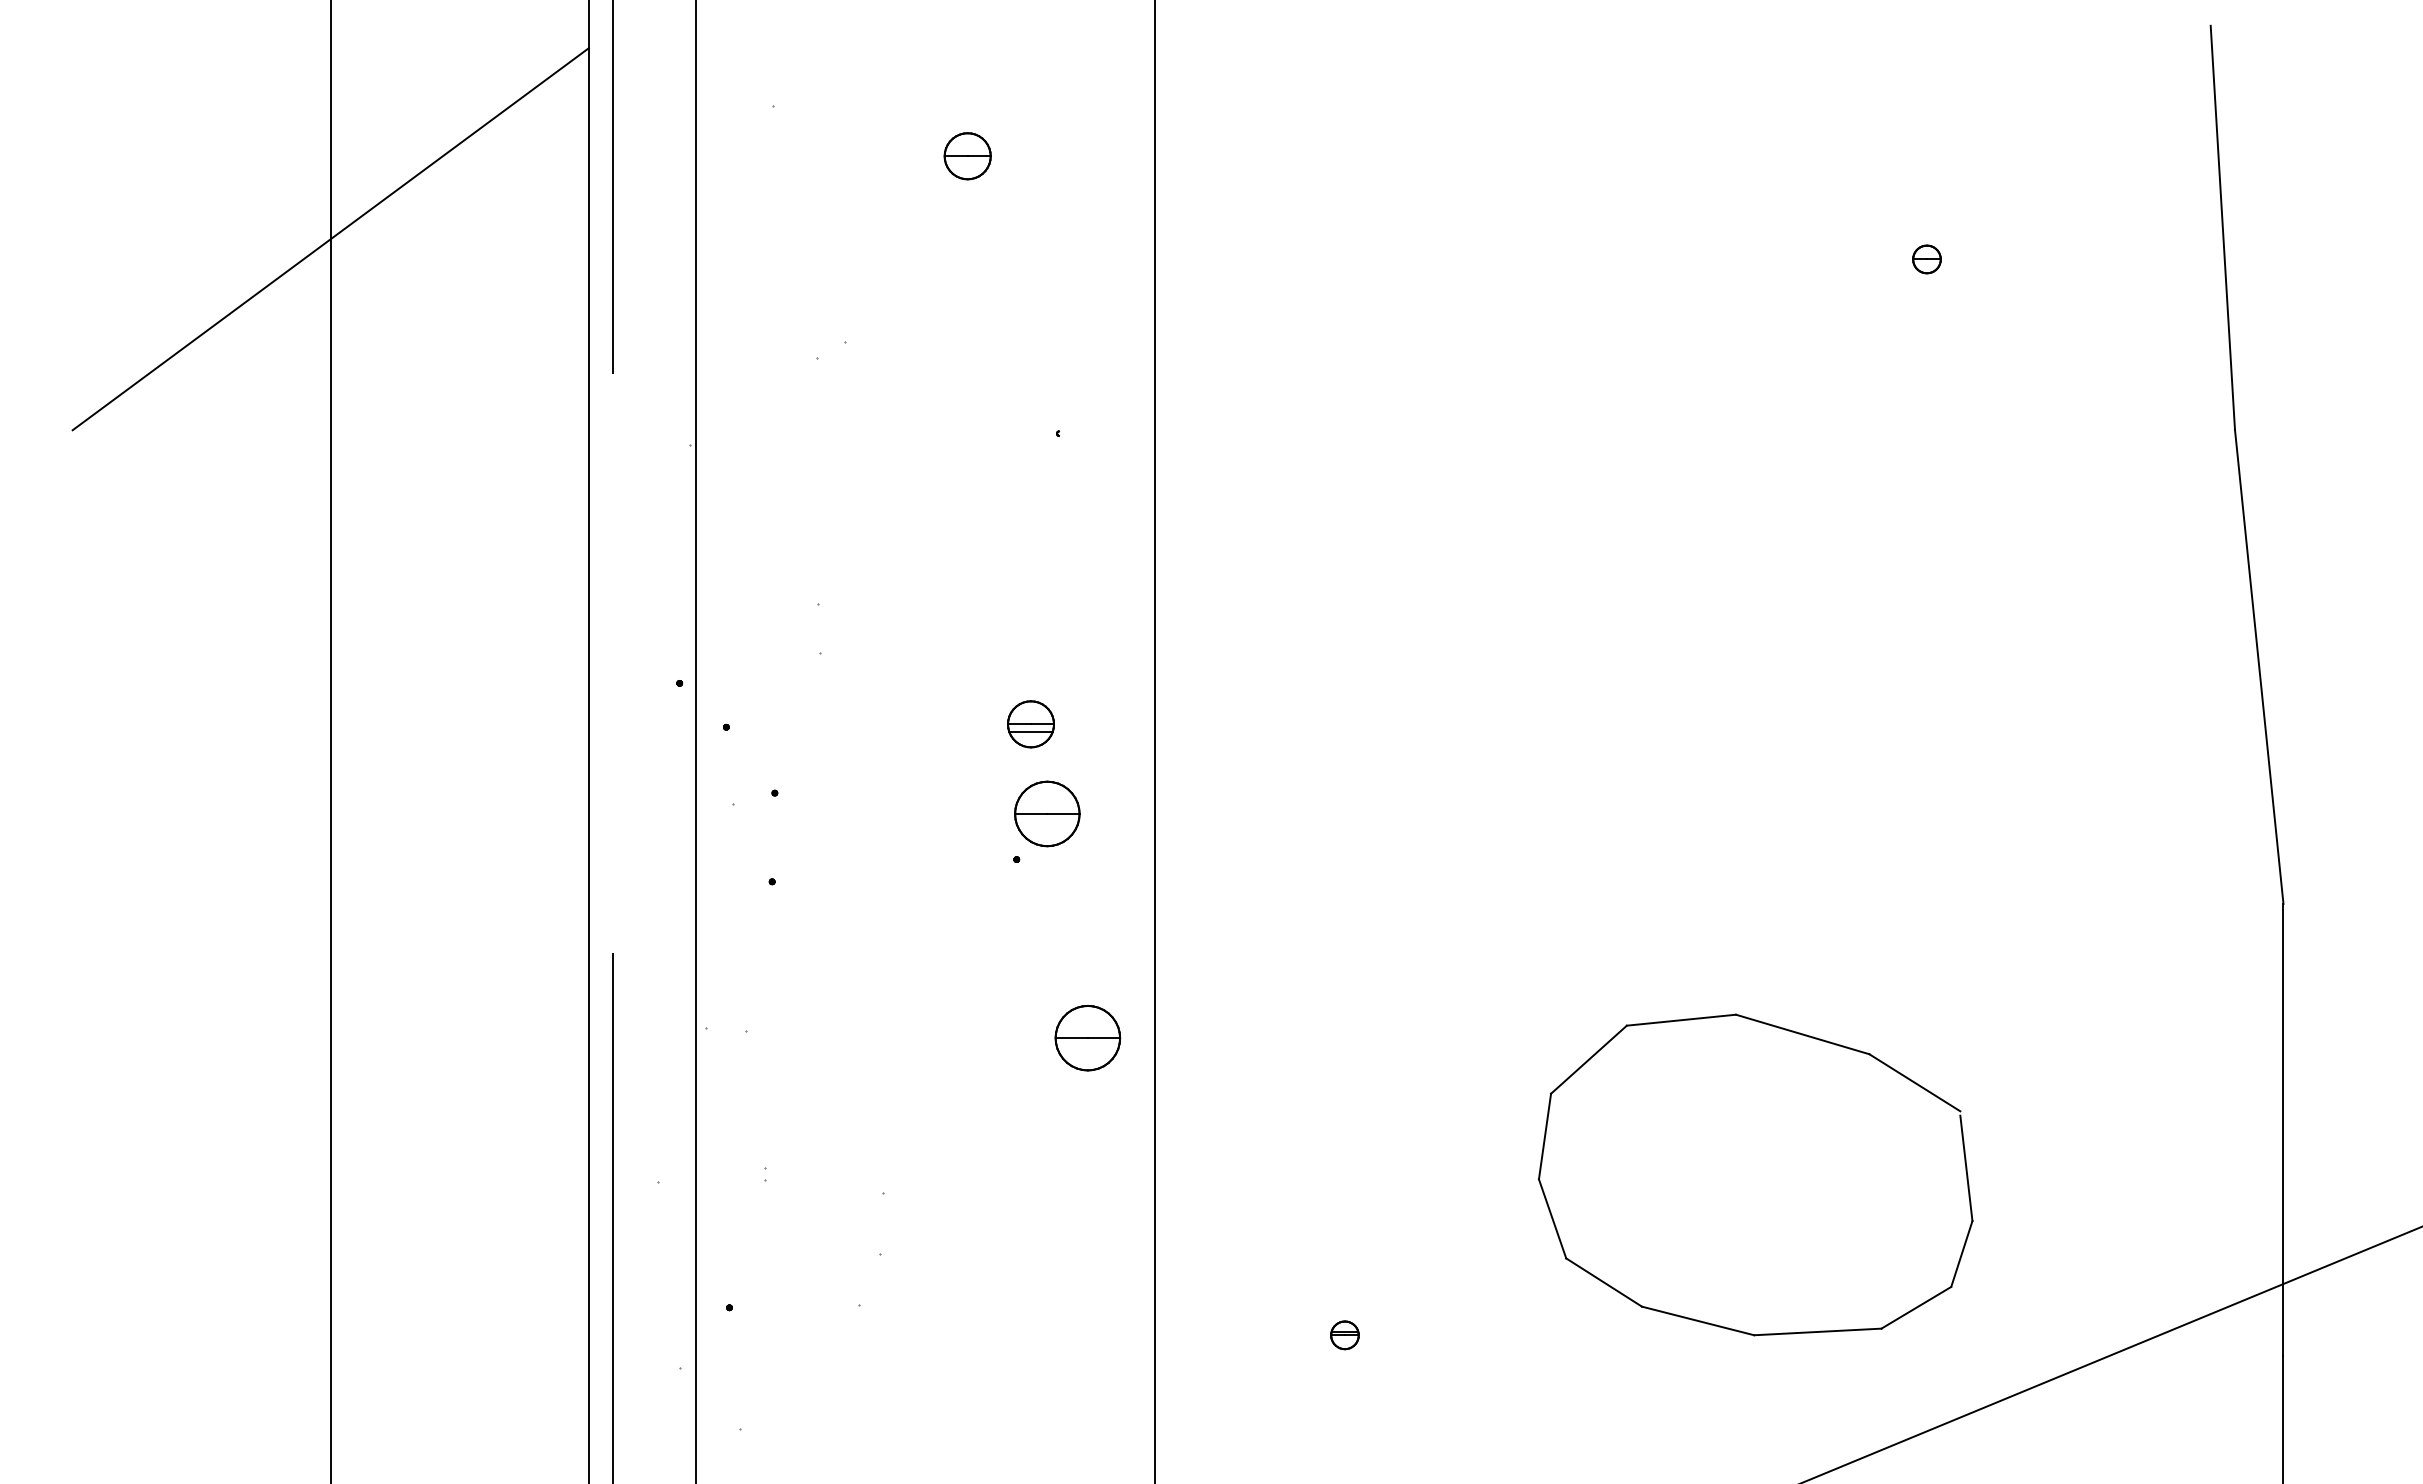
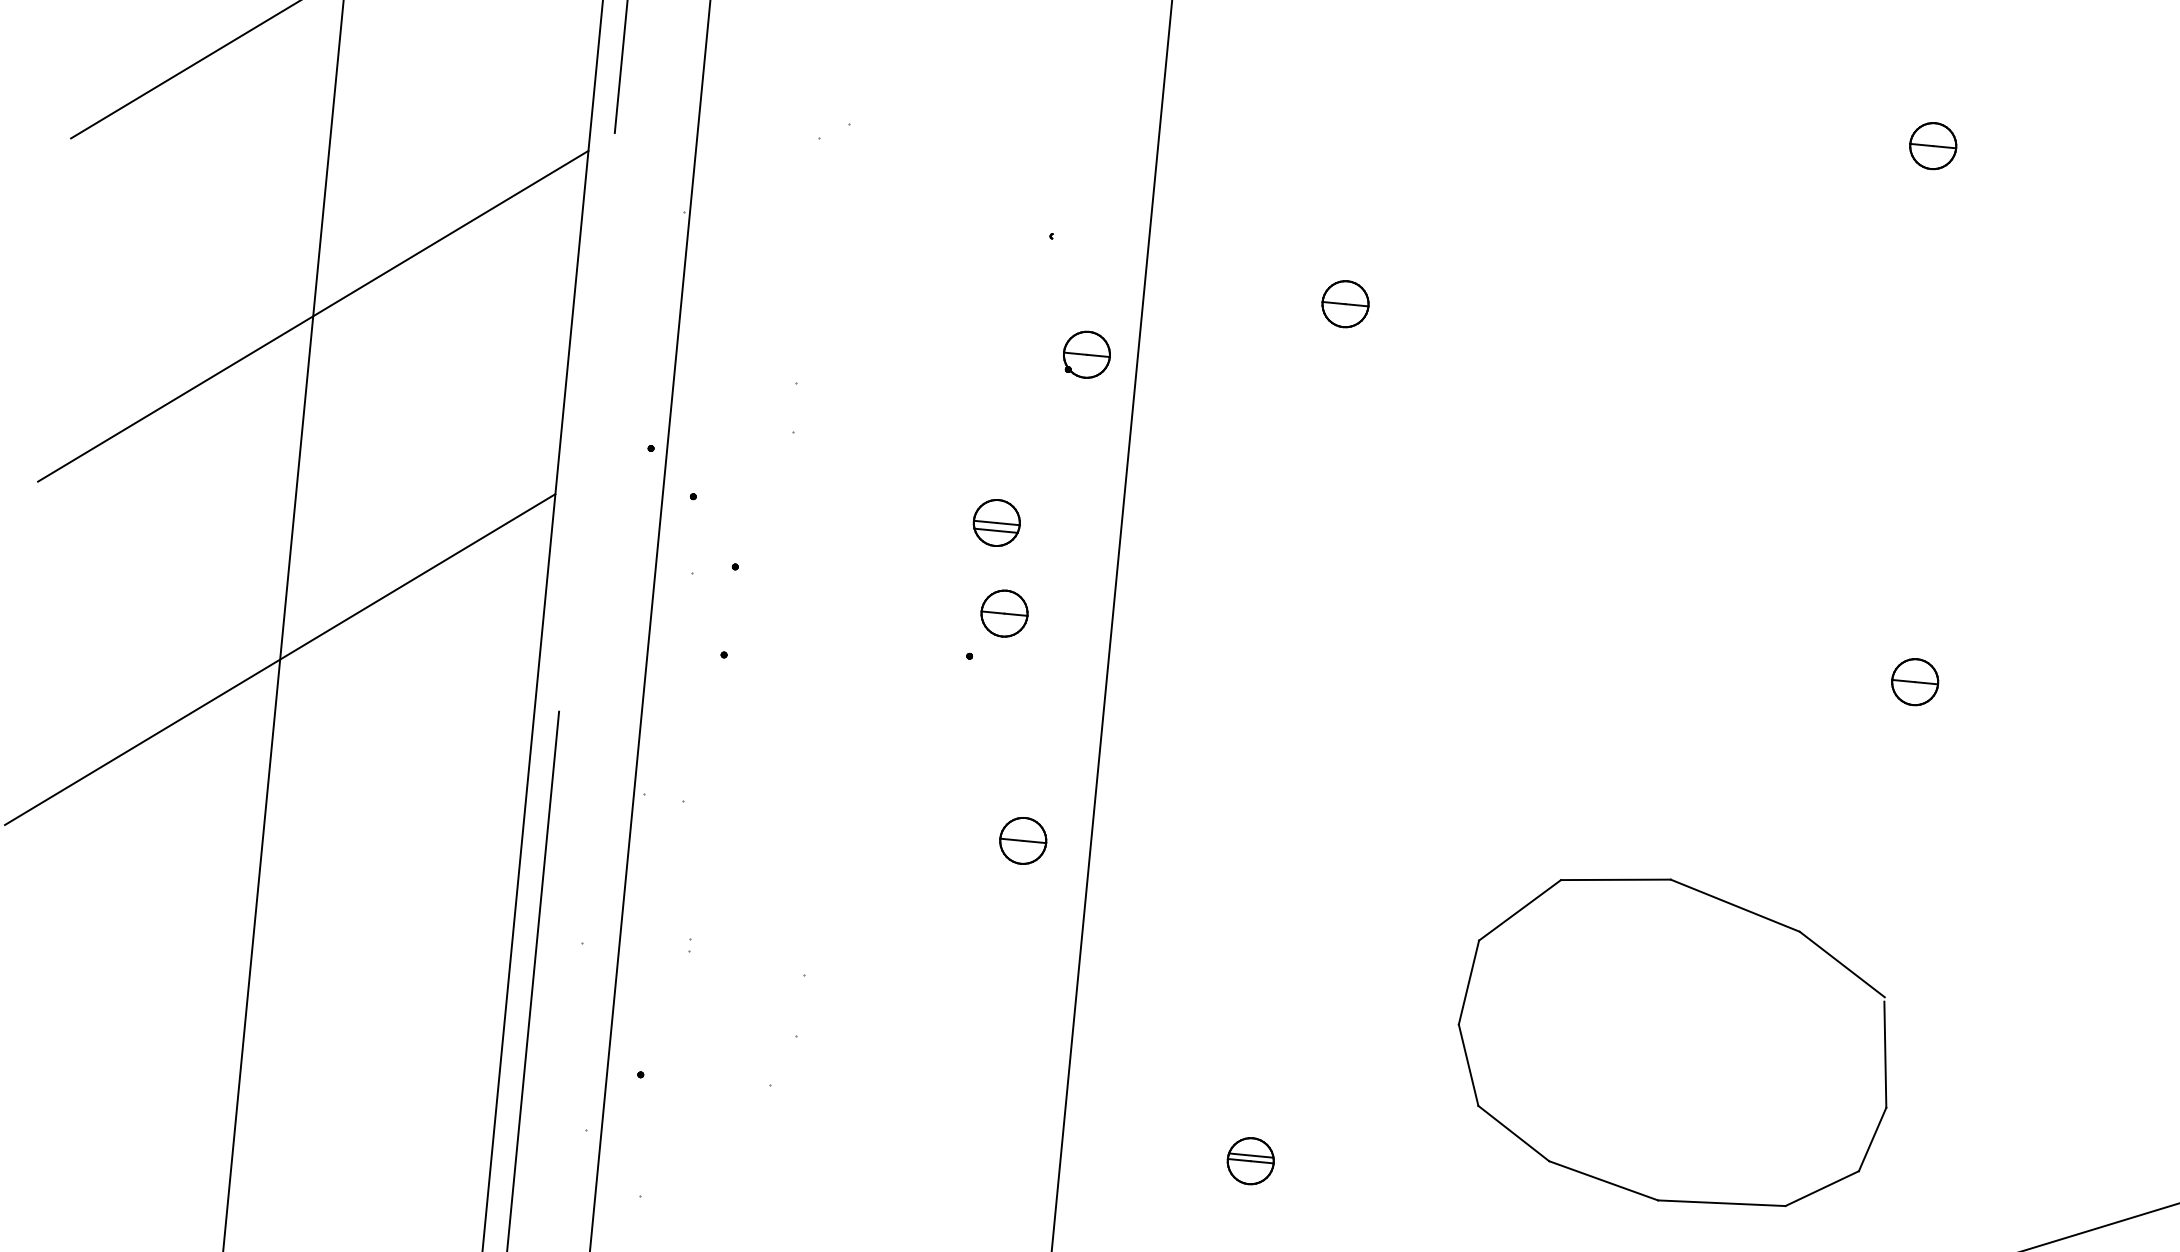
part: (1926, 259) -> (1932, 146), size x1.67
part: (1357, 473) -> (1345, 304), added
part: (1104, 548) -> (1086, 355), added
line: (330, 584) -> (312, 316), added
part: (1960, 794) -> (1915, 681), added
part: (1047, 813) -> (1004, 613), size x0.71
line: (330, 928) -> (279, 659), added
part: (1087, 1038) -> (1022, 841), size x0.71
part: (1344, 1335) -> (1250, 1161), size x1.67

